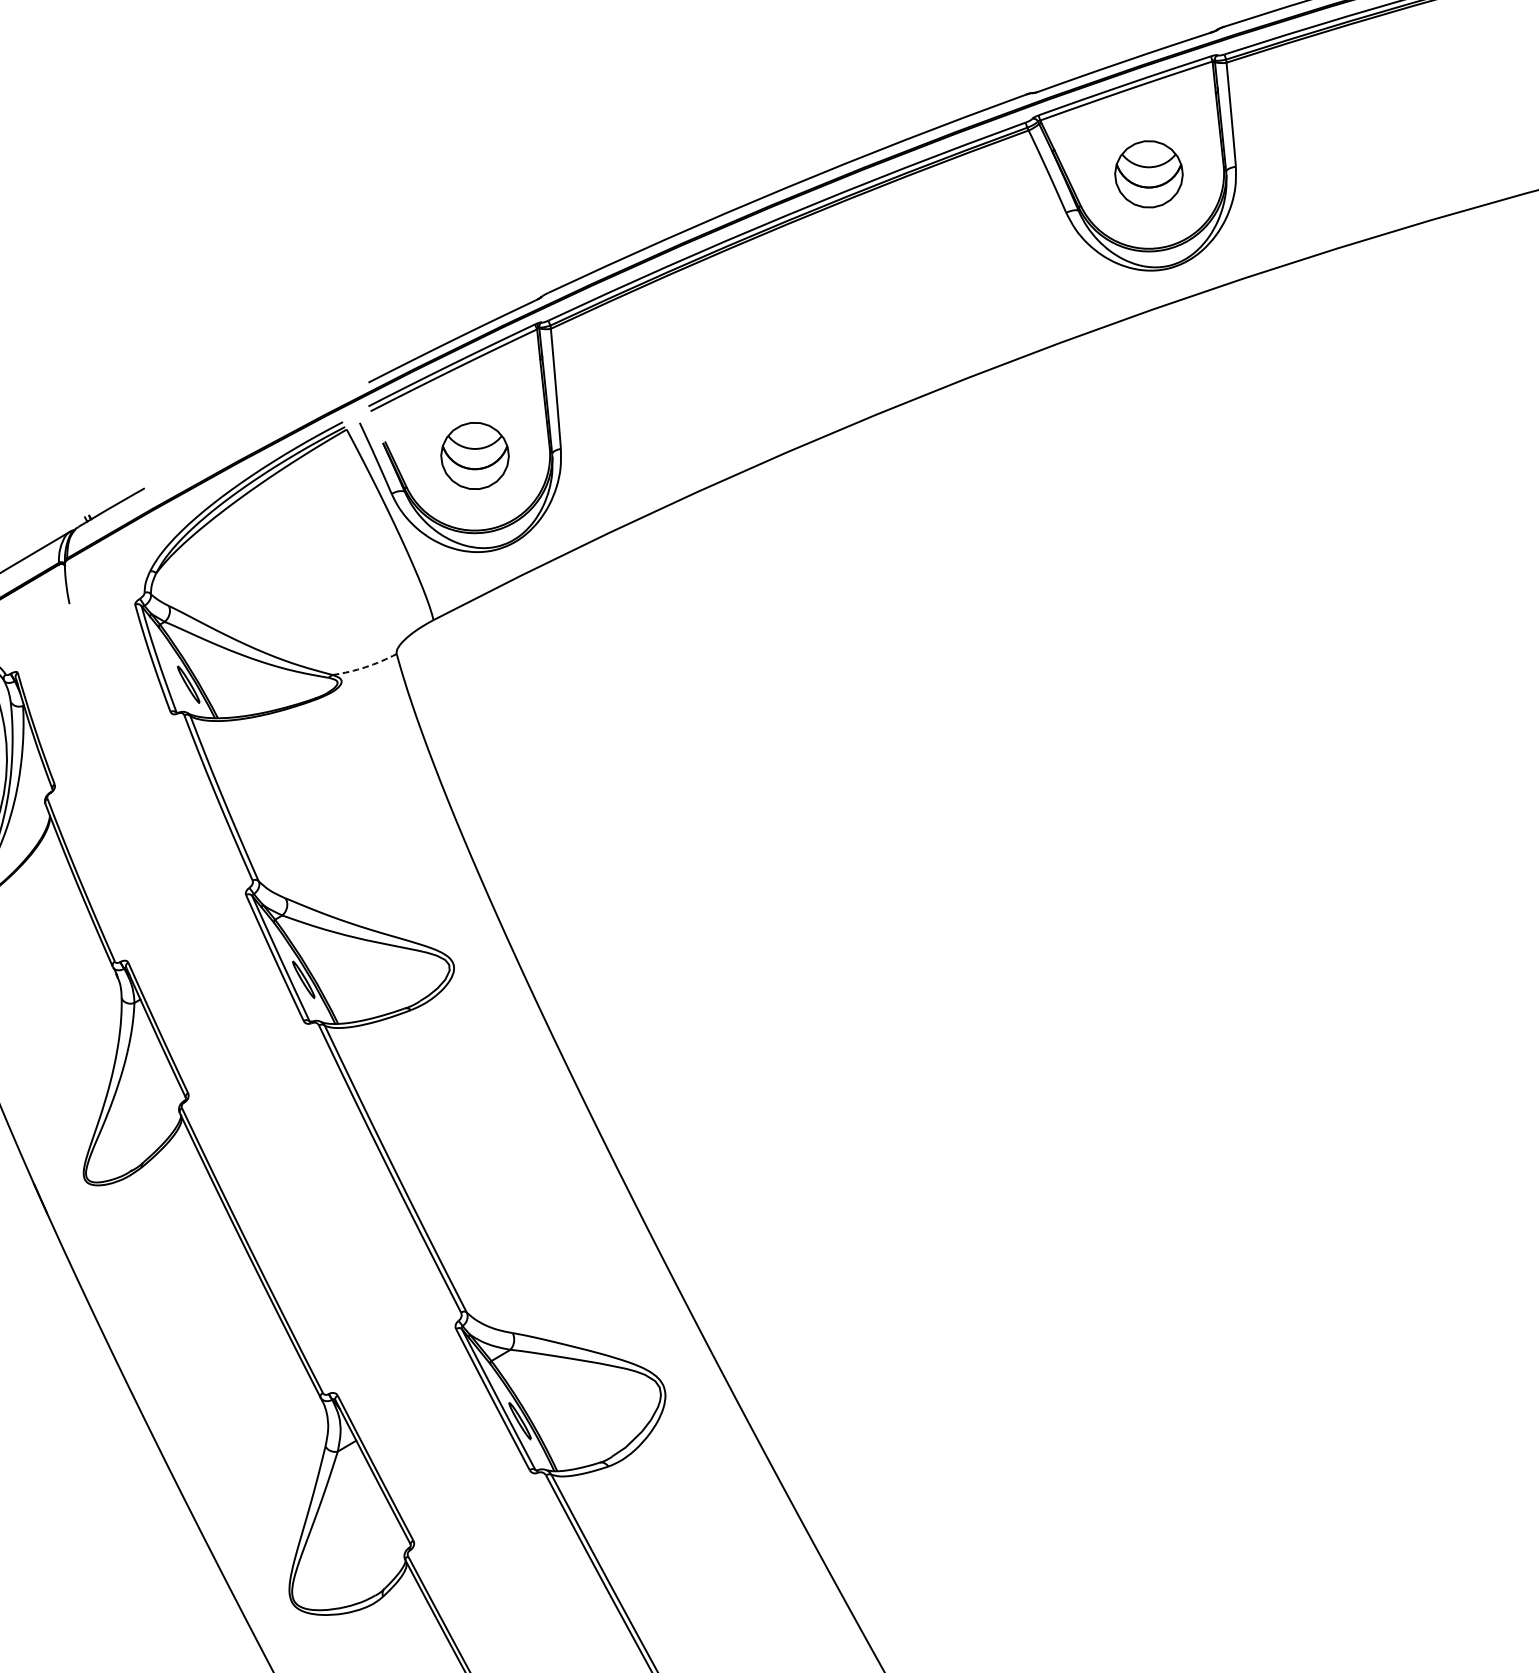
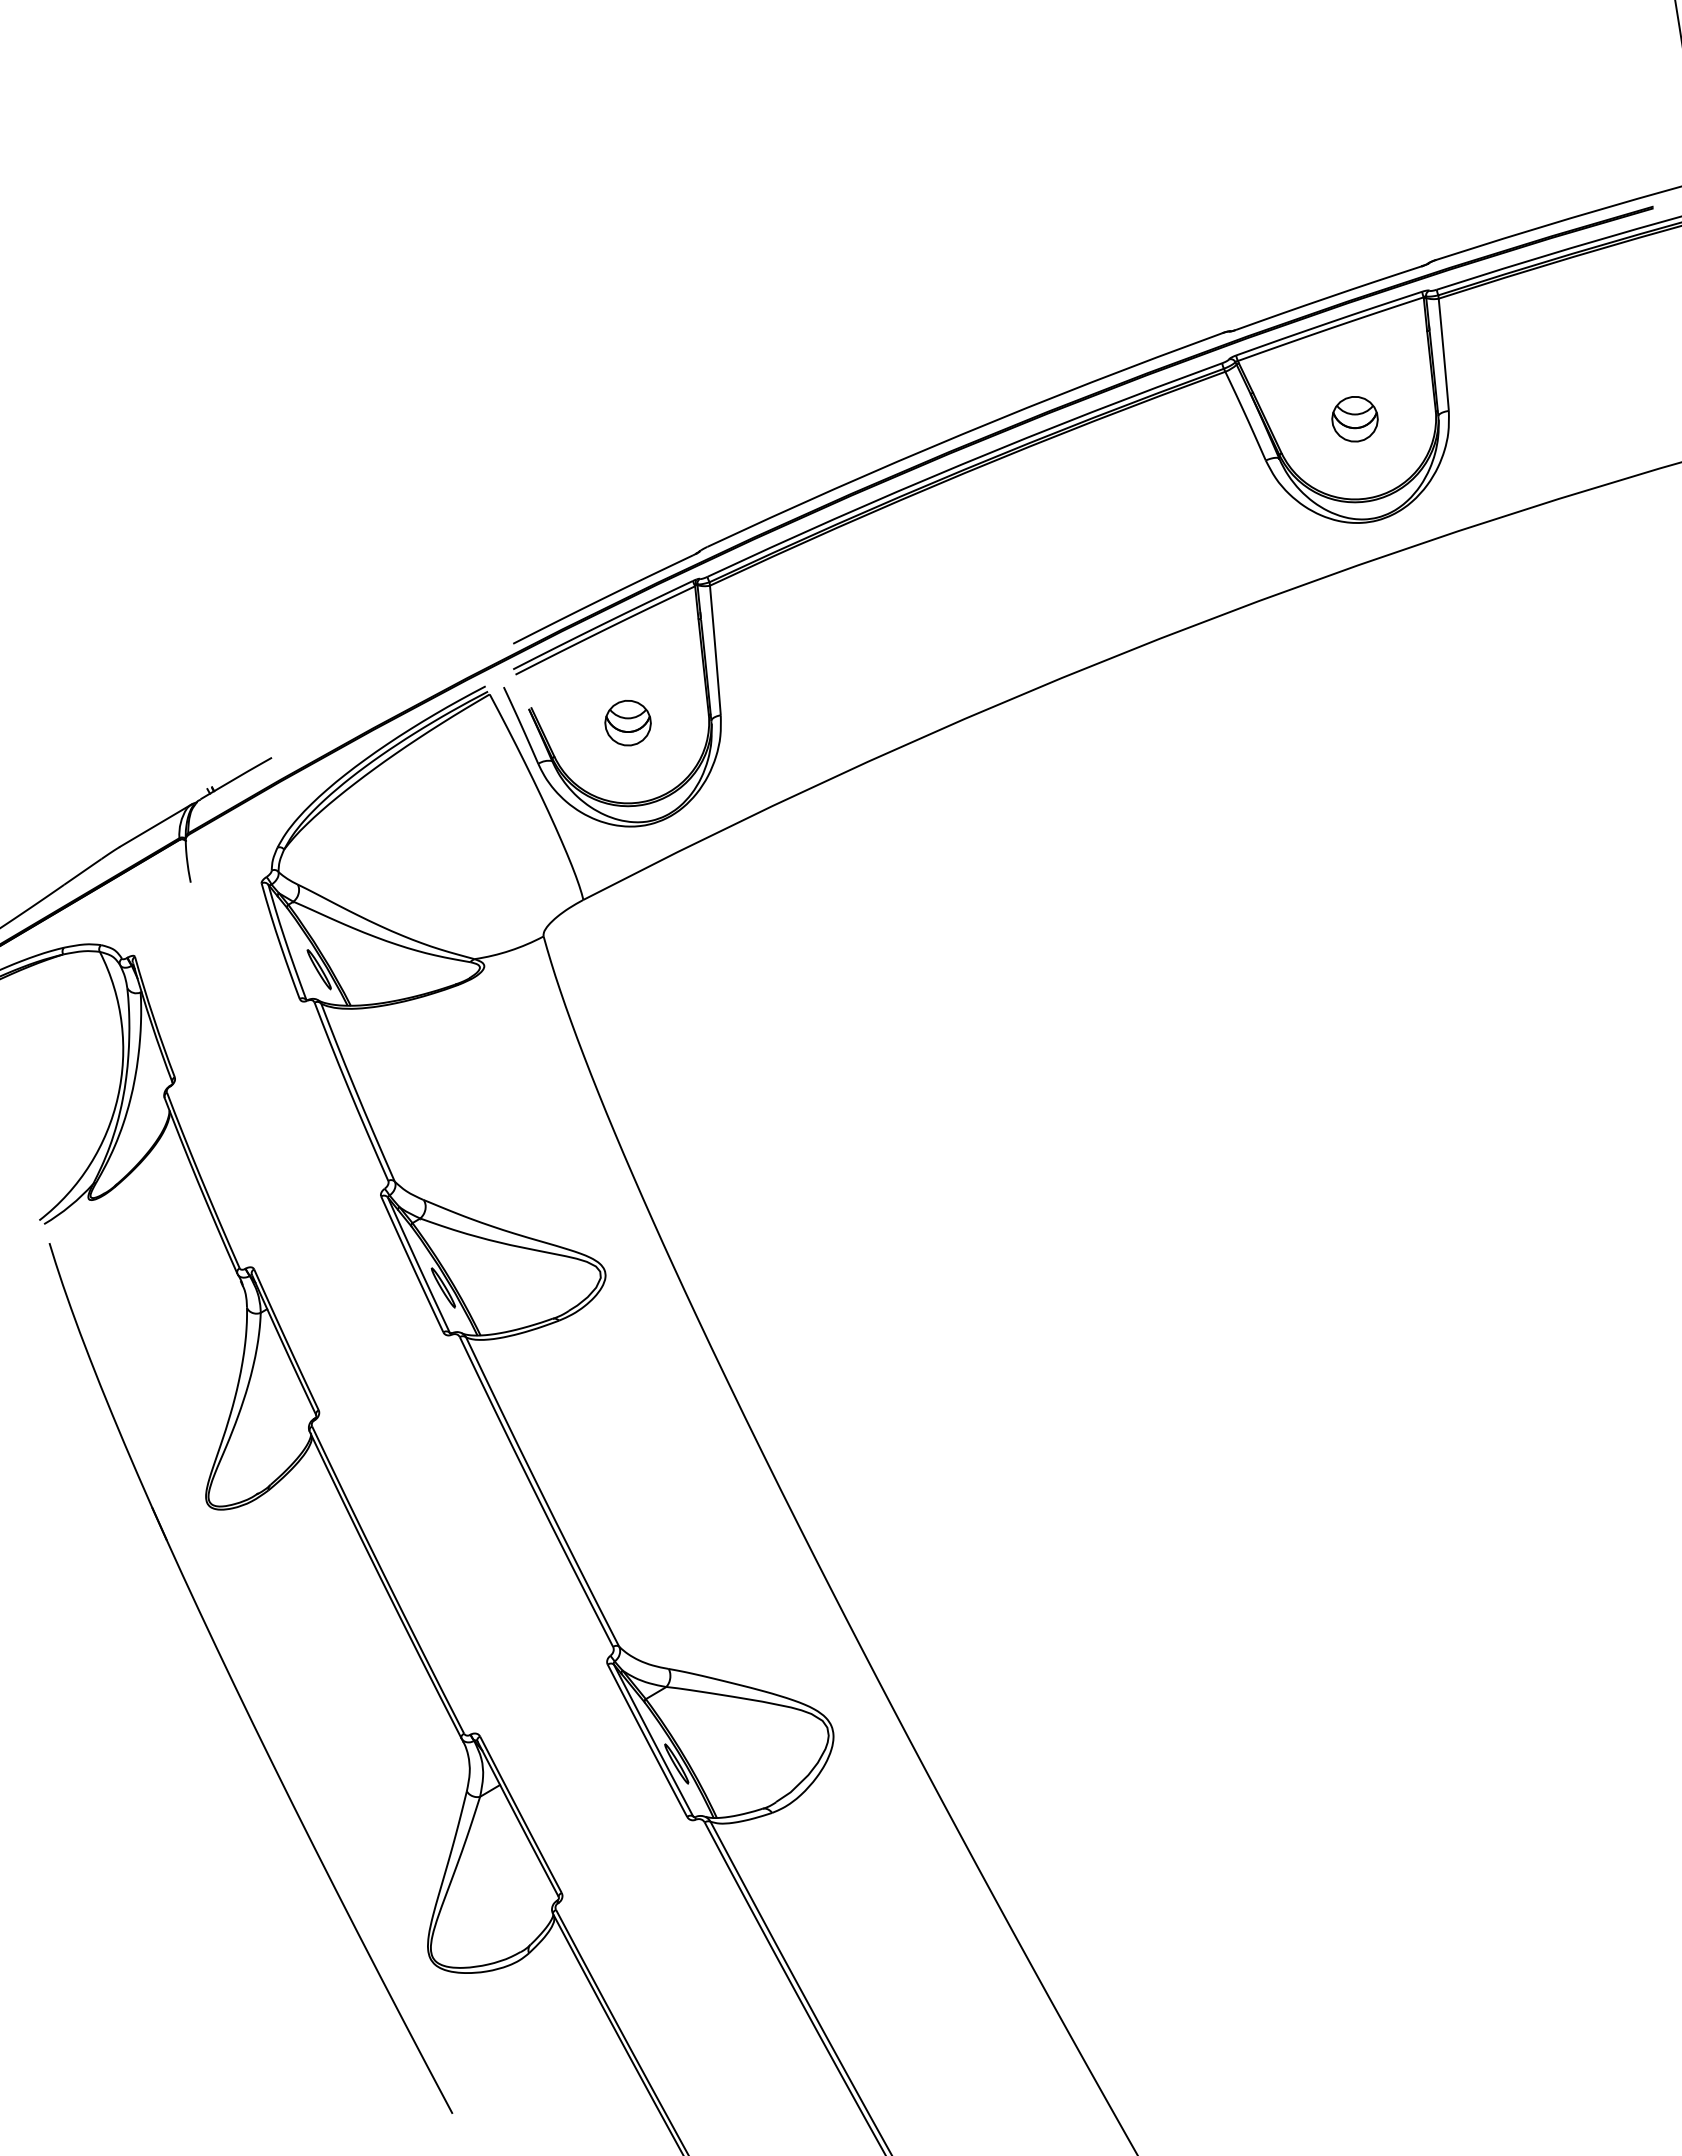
part: (1148, 174) -> (1354, 419), size x0.62
part: (474, 456) -> (627, 723), size x0.62
arc: (365, 666) -> (510, 950), dashed -> solid

